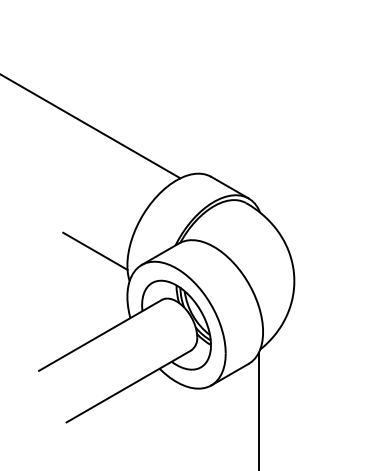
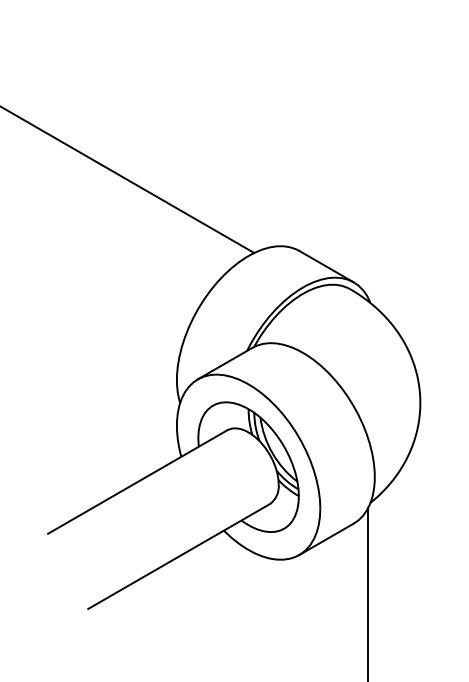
line: (95, 250) -> (130, 358), removed

